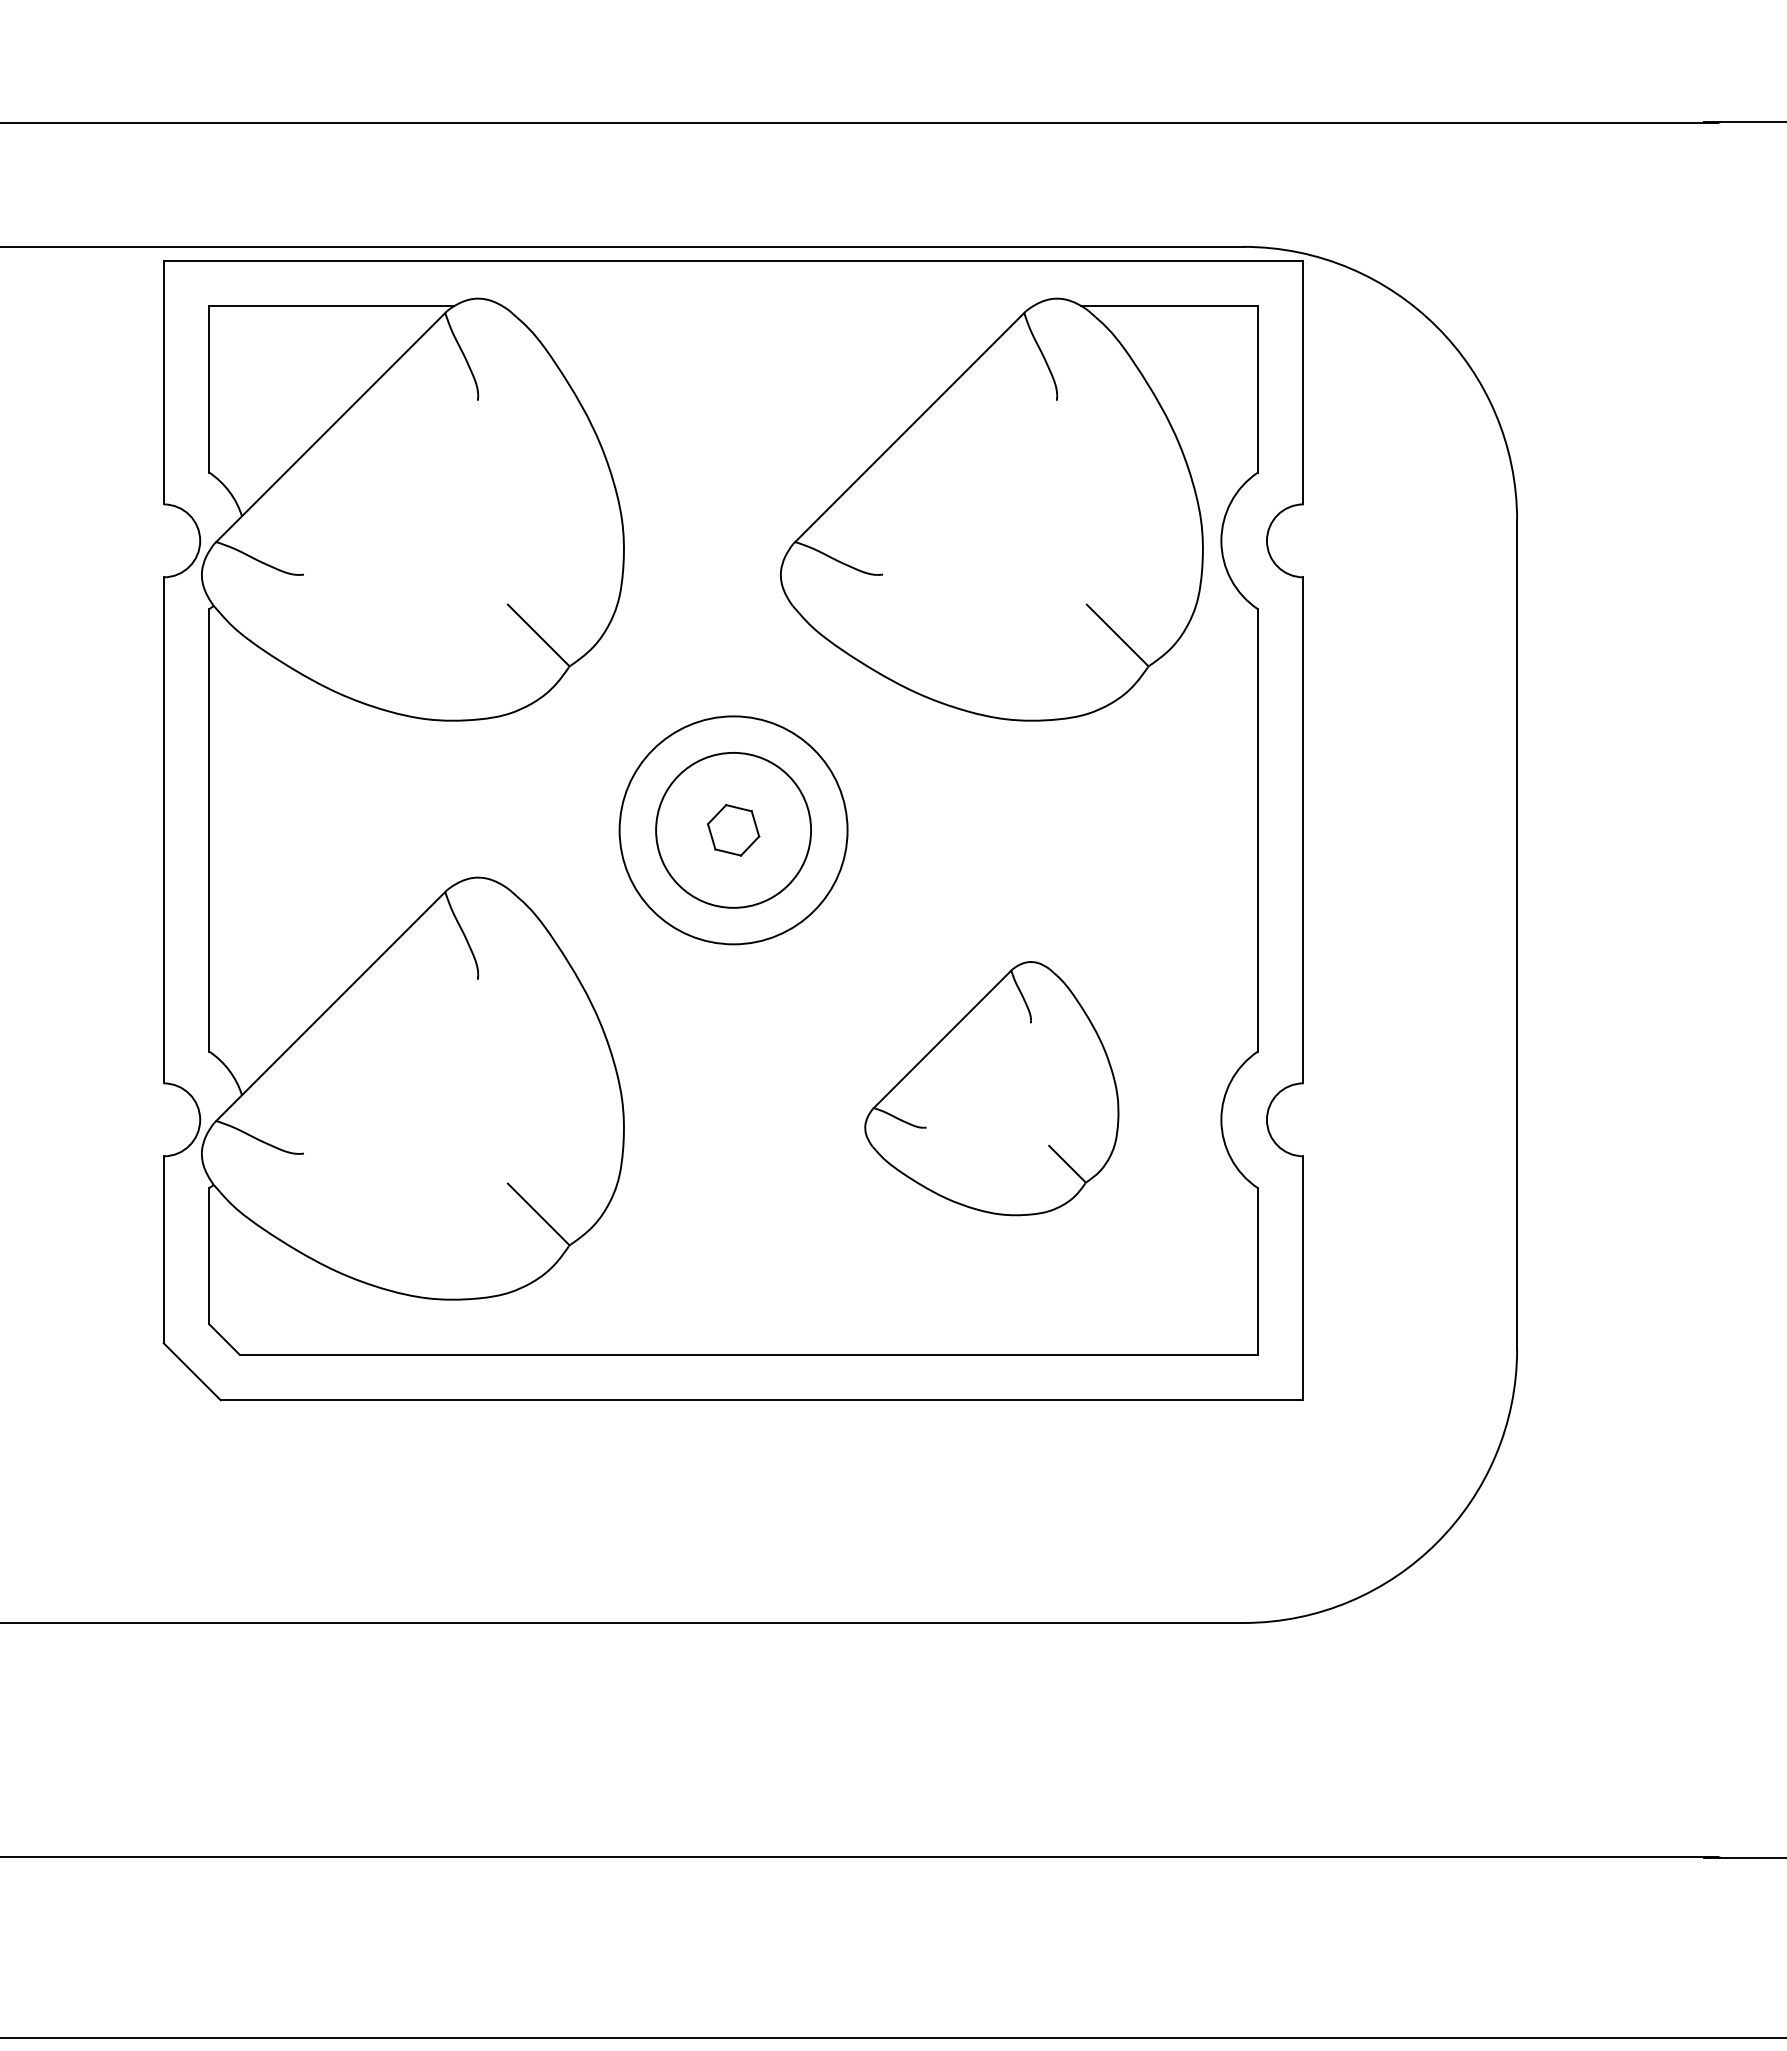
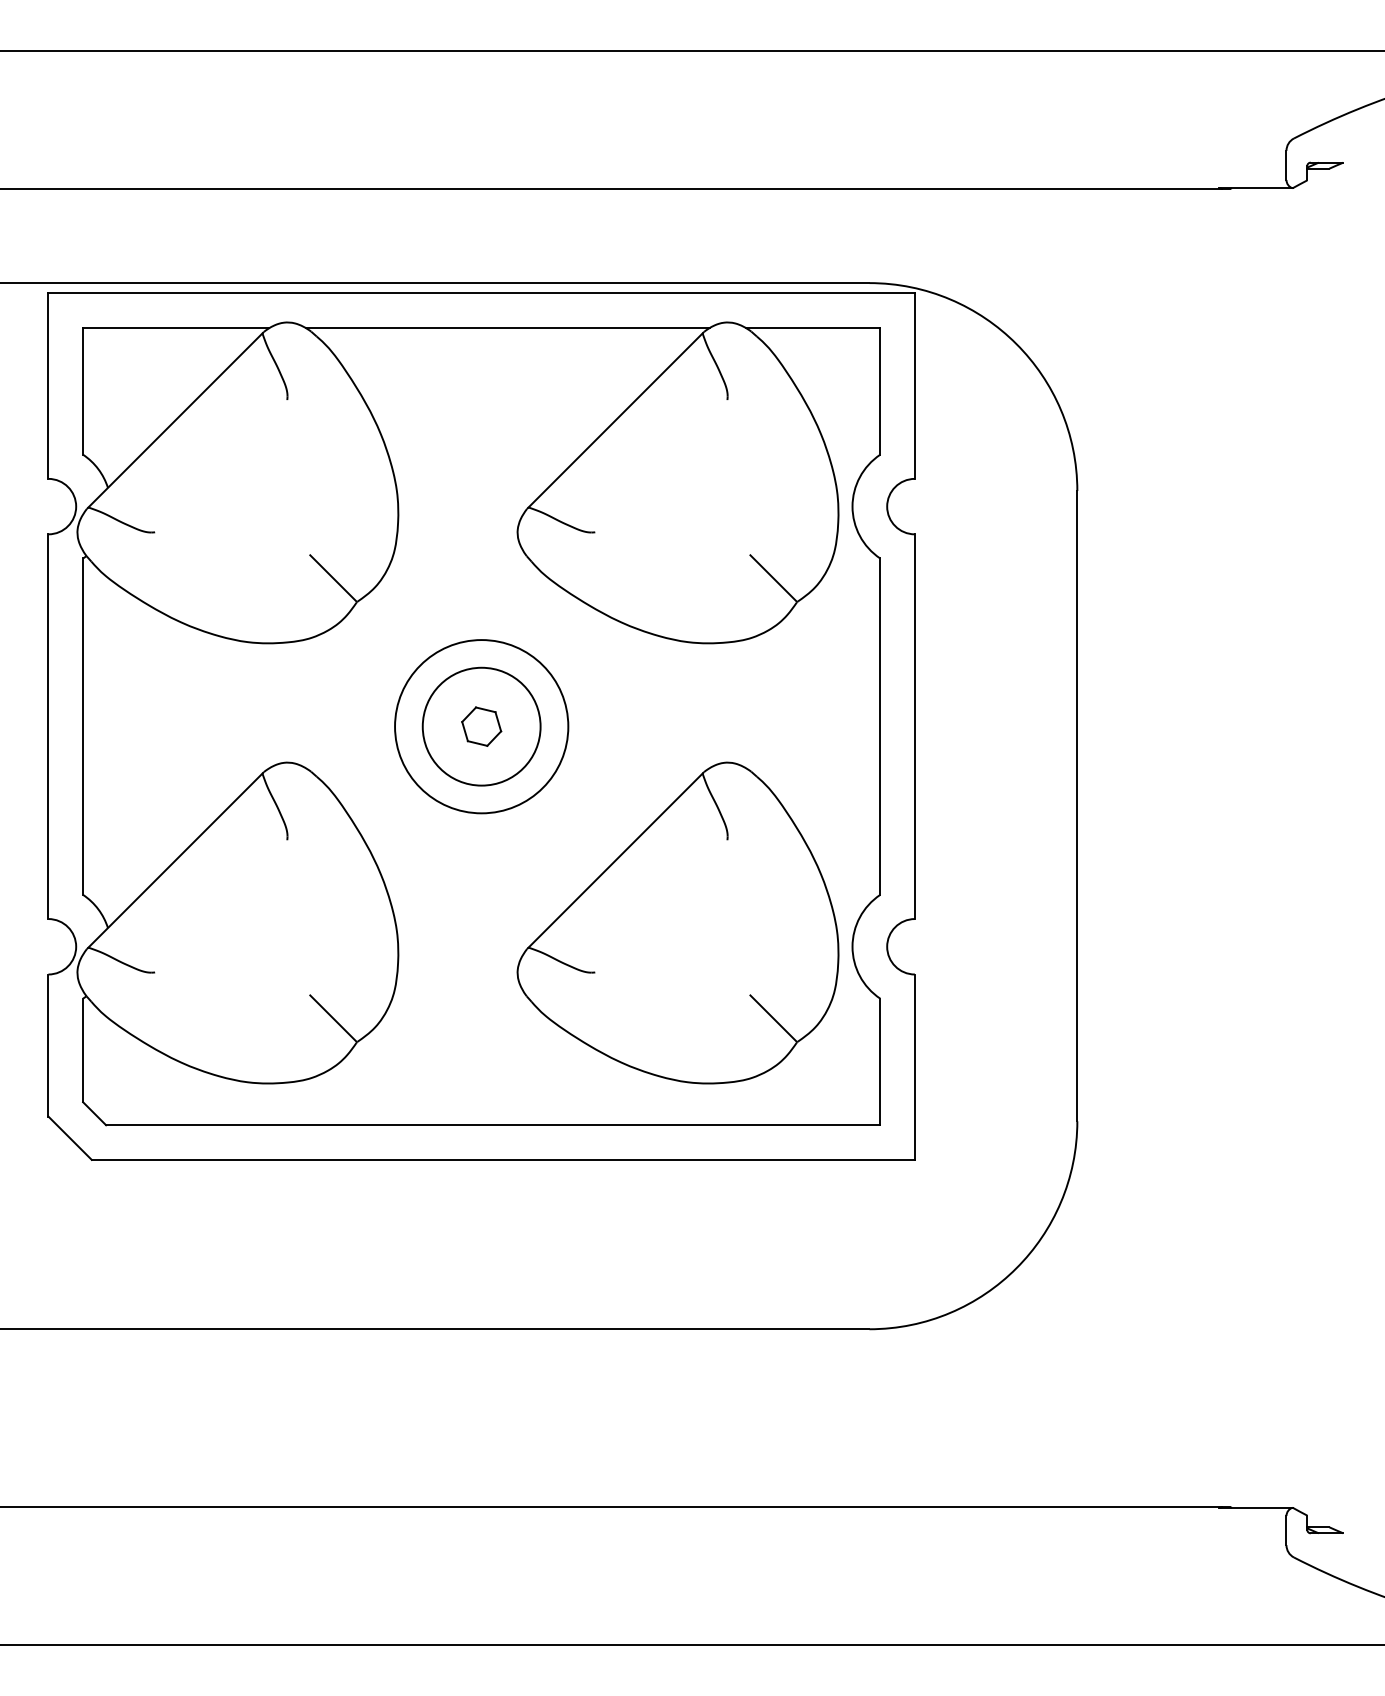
line: (767, 306) -> (507, 328), added
part: (991, 1087) -> (677, 922), size x1.67

